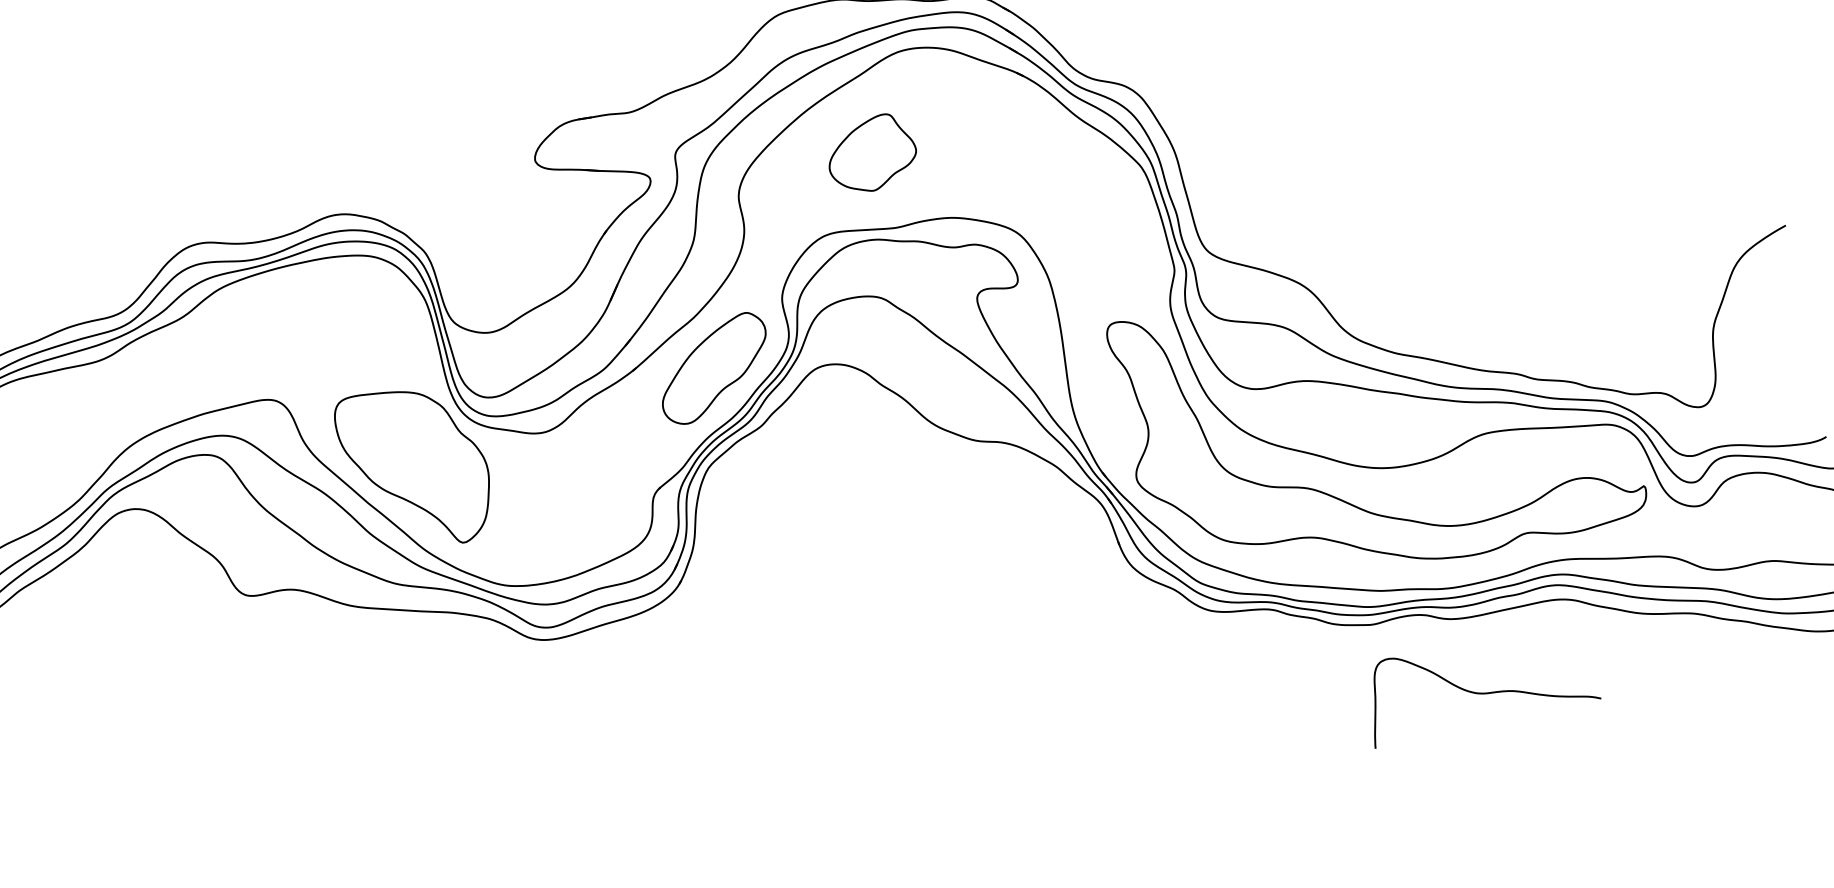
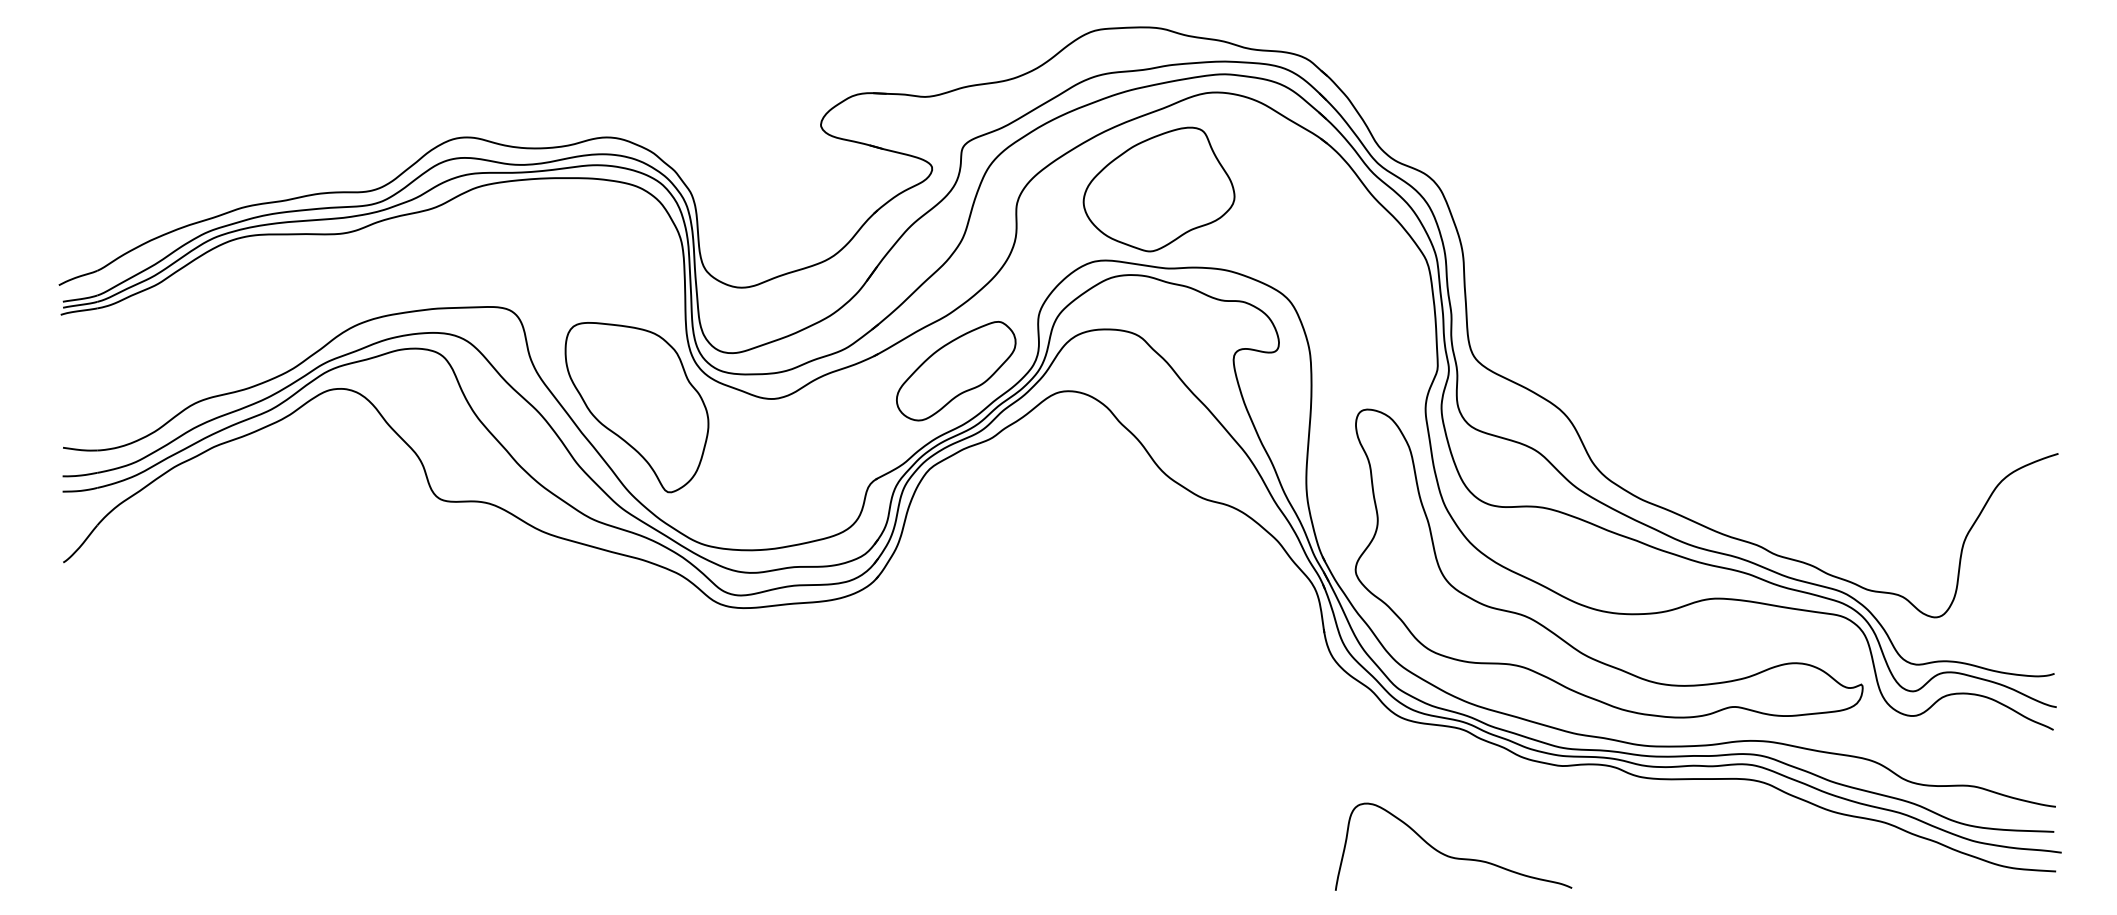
part: (871, 154) -> (1158, 189), size x1.67
curve: (1477, 692) -> (1449, 855), moved

